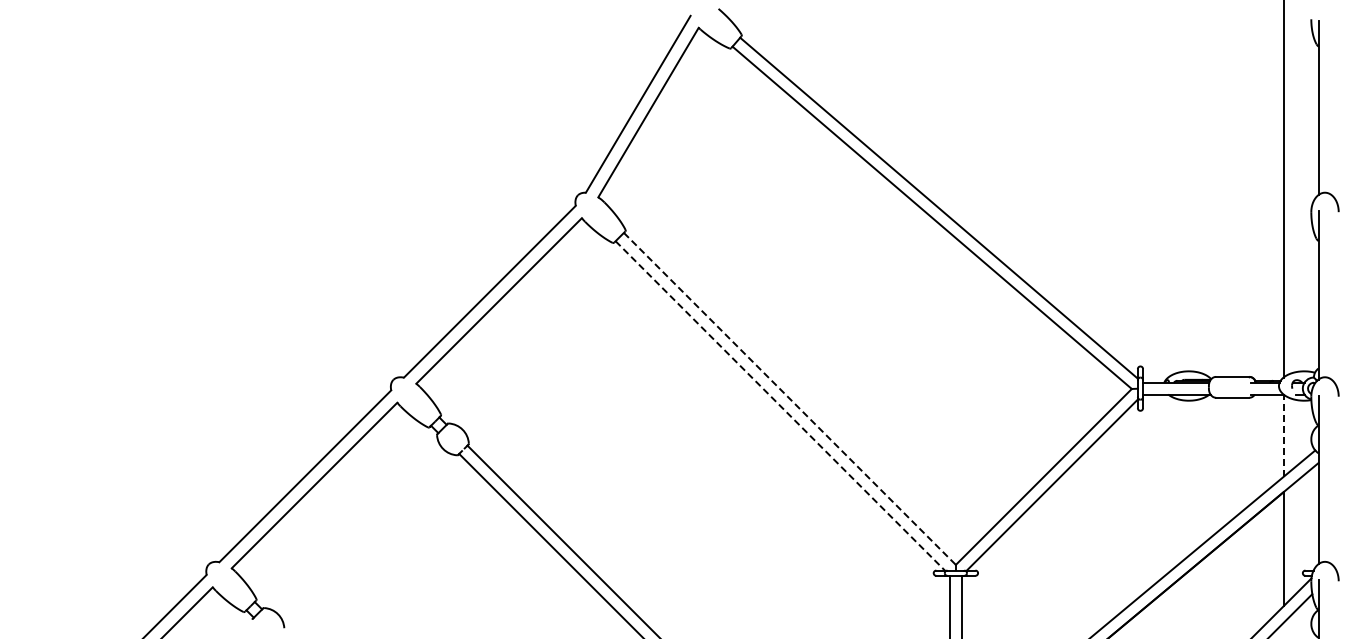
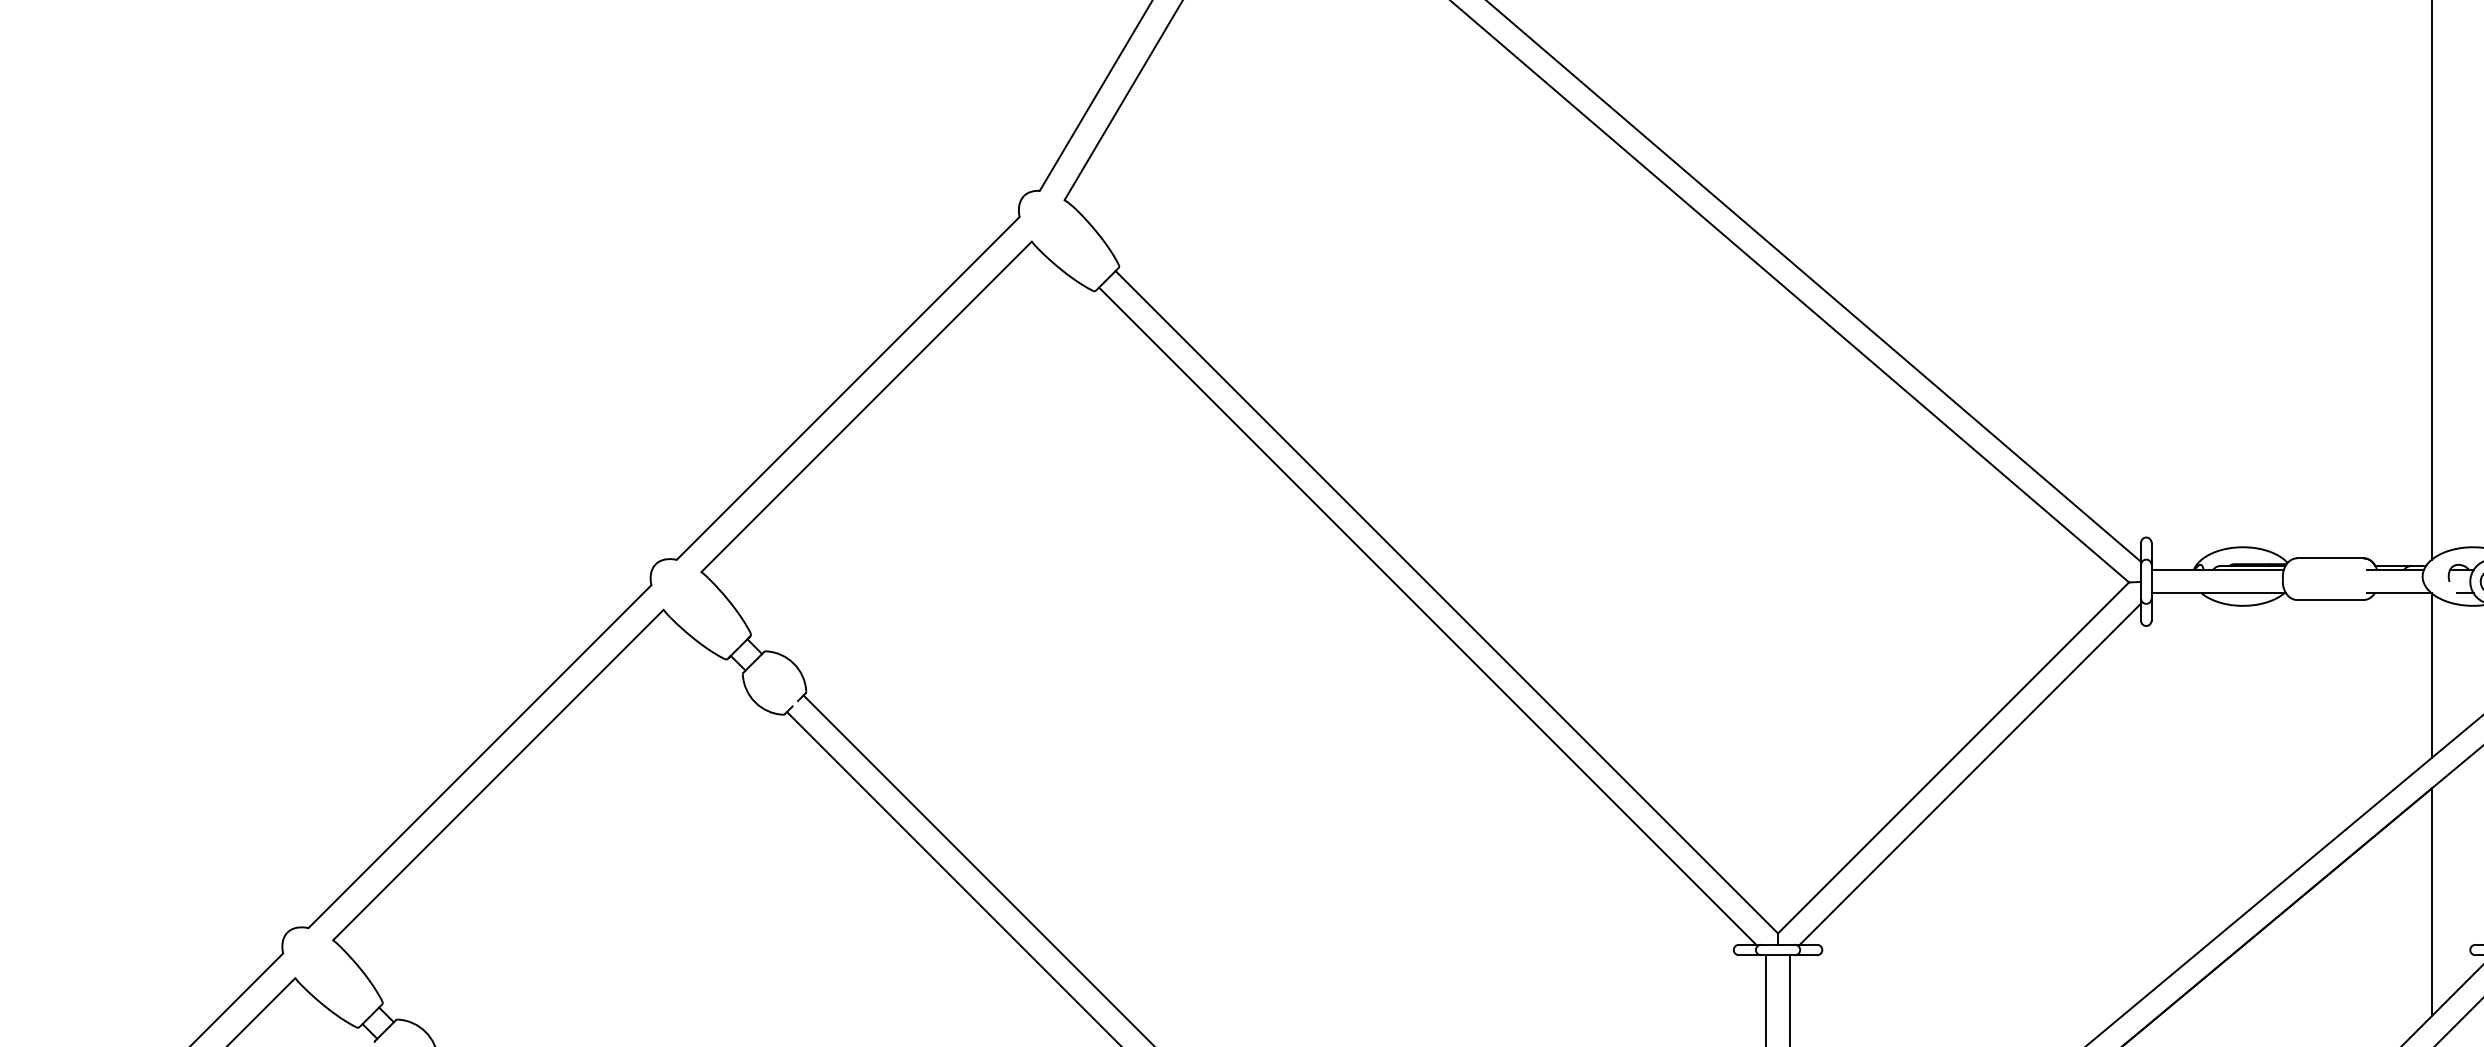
line: (789, 398) -> (1446, 601), dashed -> solid
line: (780, 405) -> (1428, 615), dashed -> solid
line: (1283, 435) -> (2431, 675), dashed -> solid

